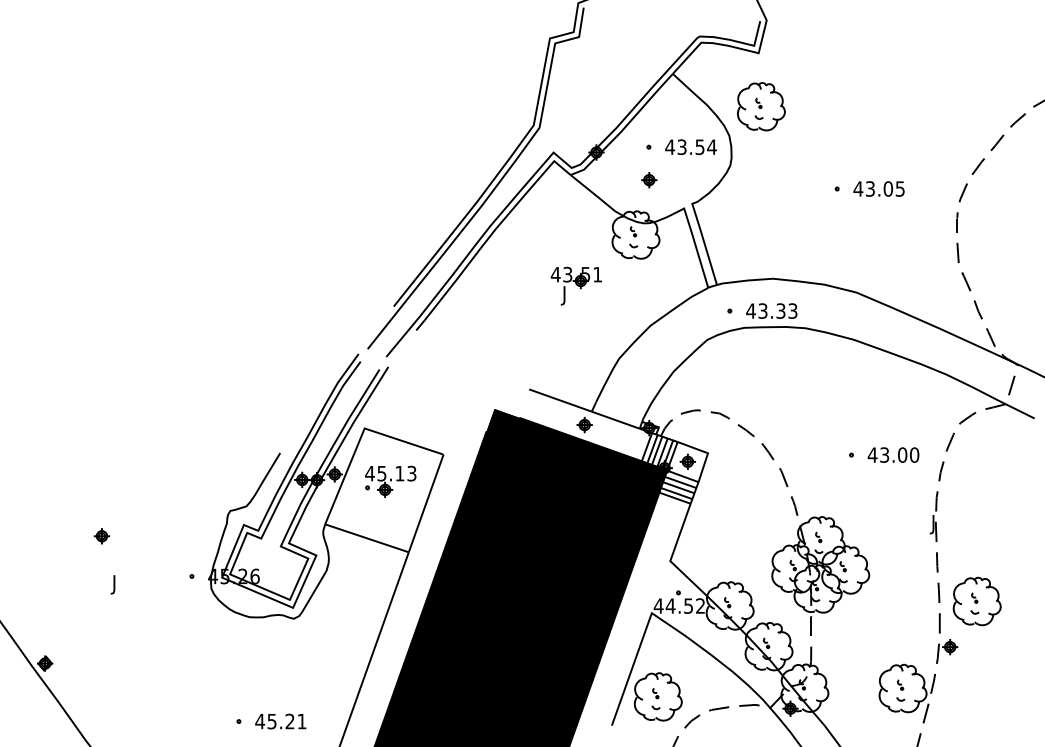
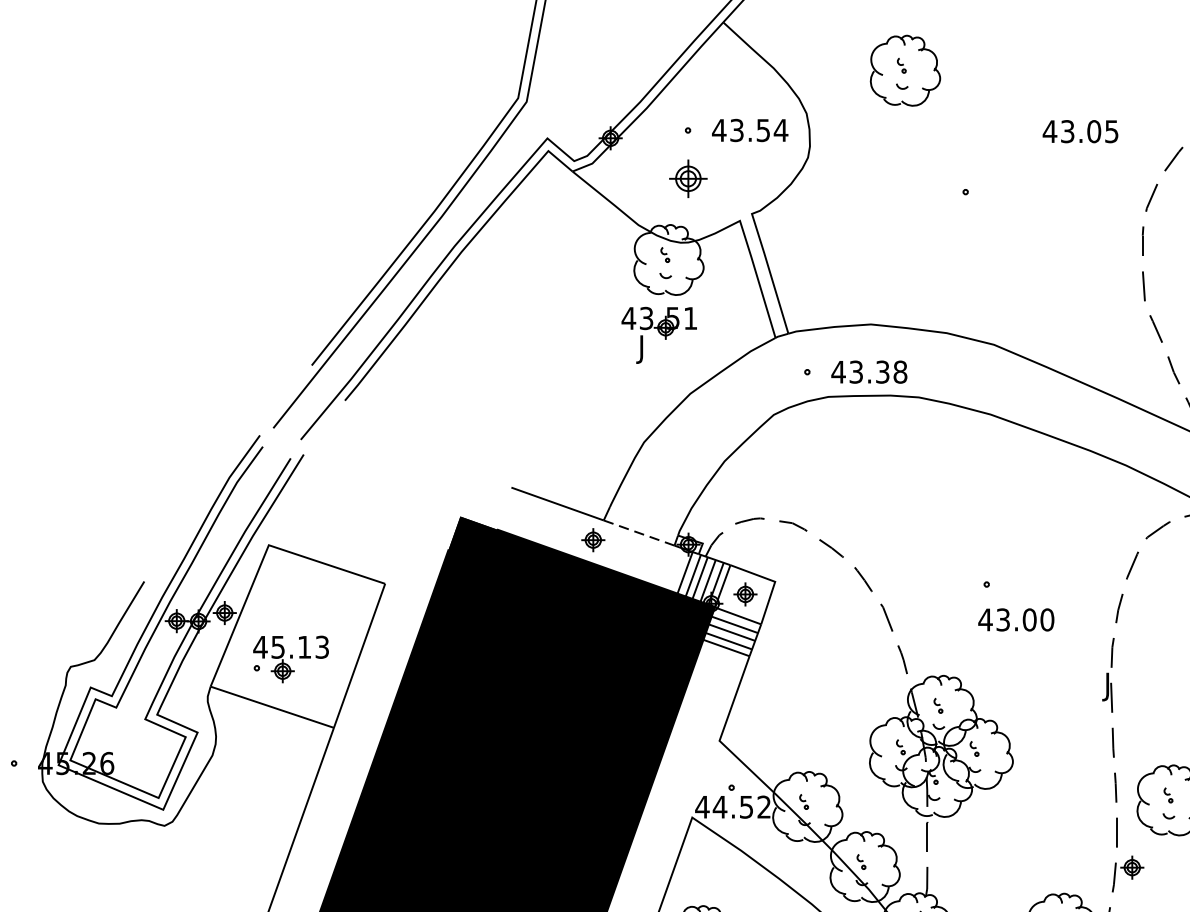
part: (761, 106) -> (905, 70), moved
part: (649, 180) -> (688, 179), size x1.6
text: (878, 188) -> (1079, 130), moved
part: (575, 285) -> (657, 334), moved
text: (792, 310) -> (899, 371), 43.33 -> 43.38
line: (616, 420) -> (640, 533), solid -> dashed
text: (893, 454) -> (1016, 619), moved
part: (390, 481) -> (290, 658), moved

